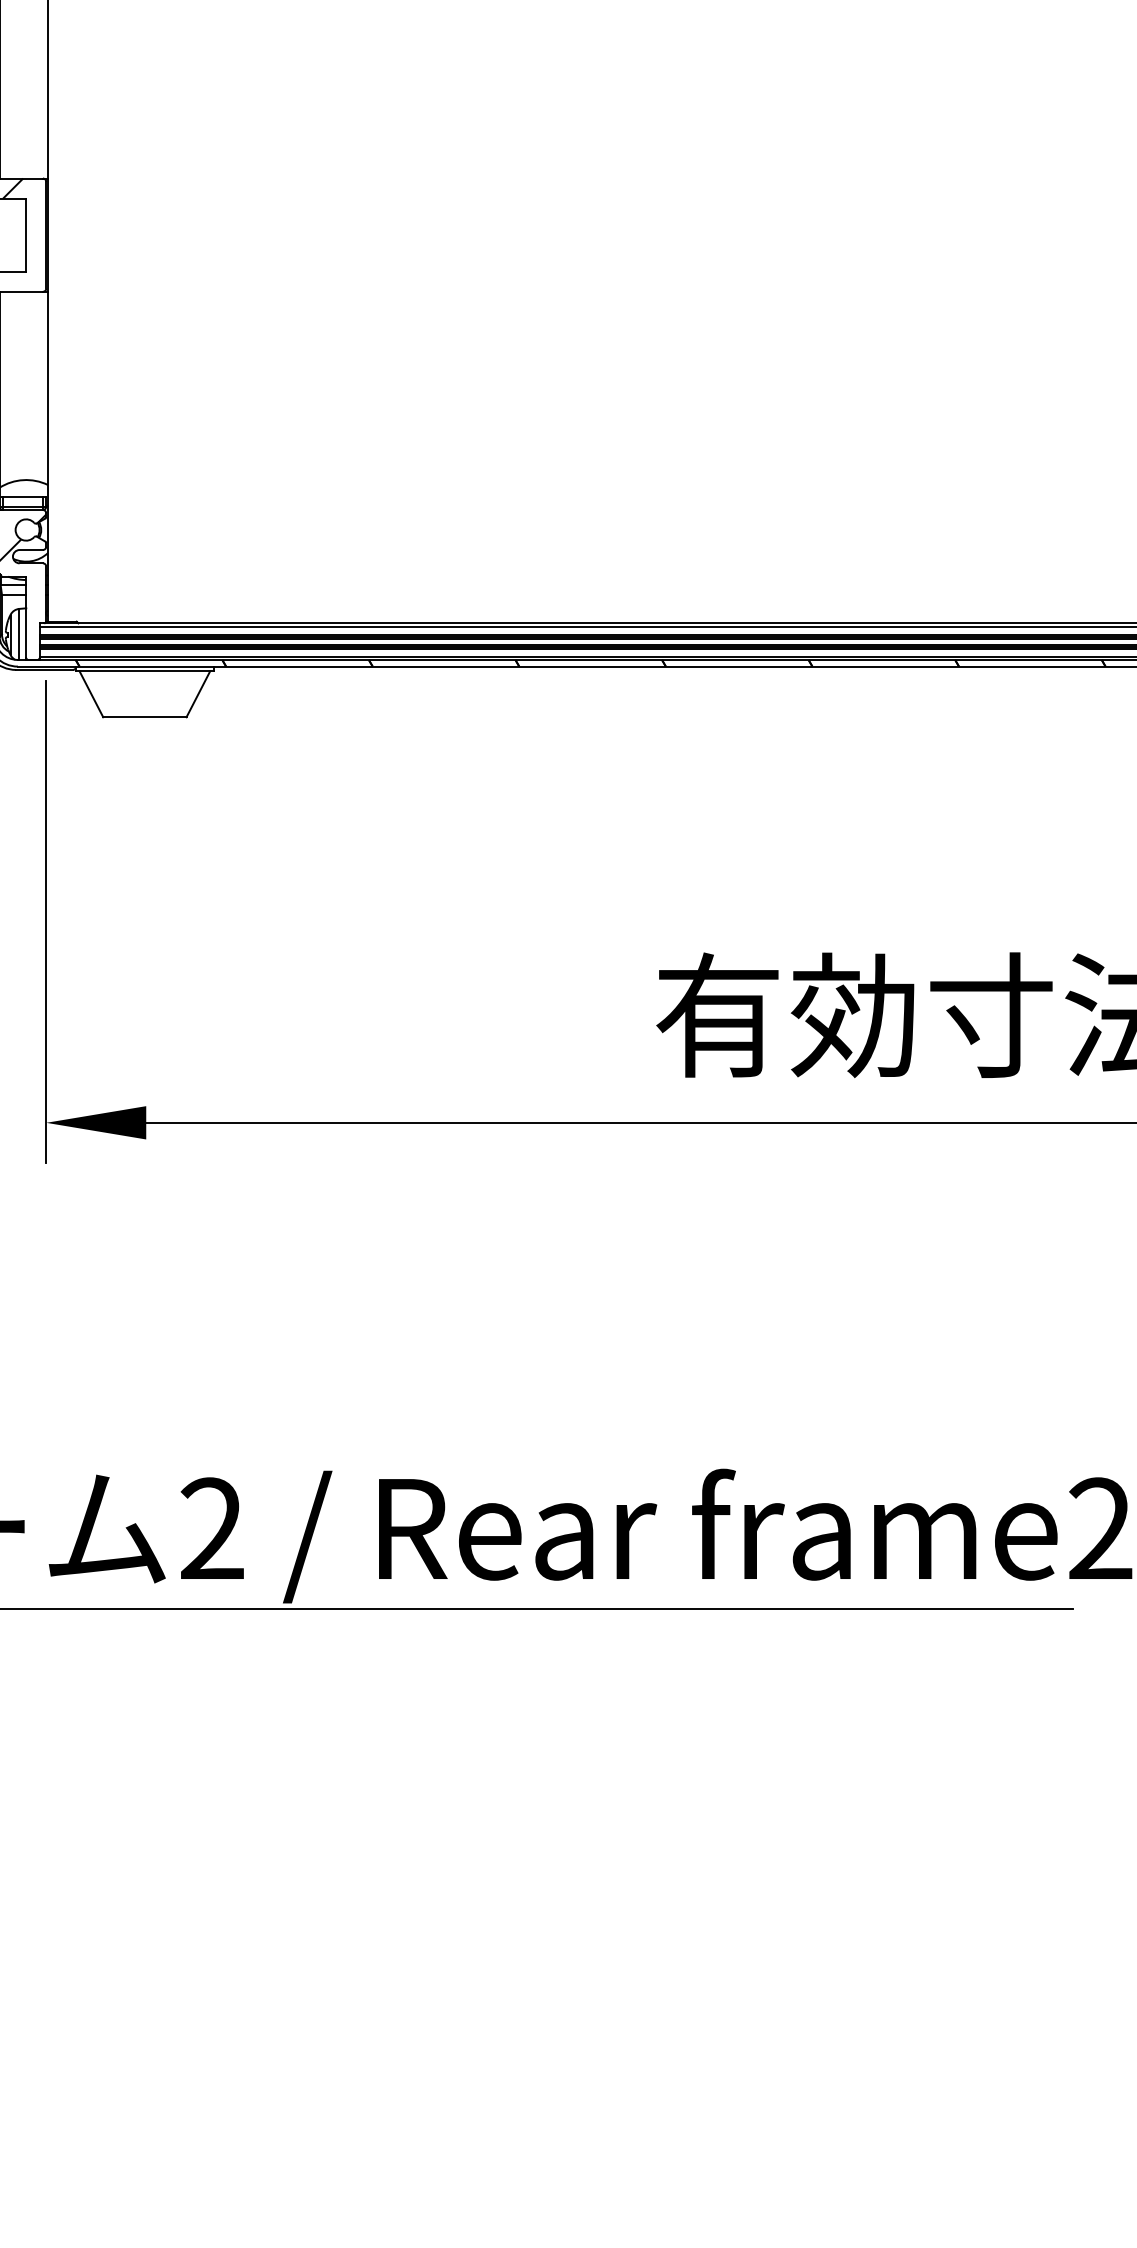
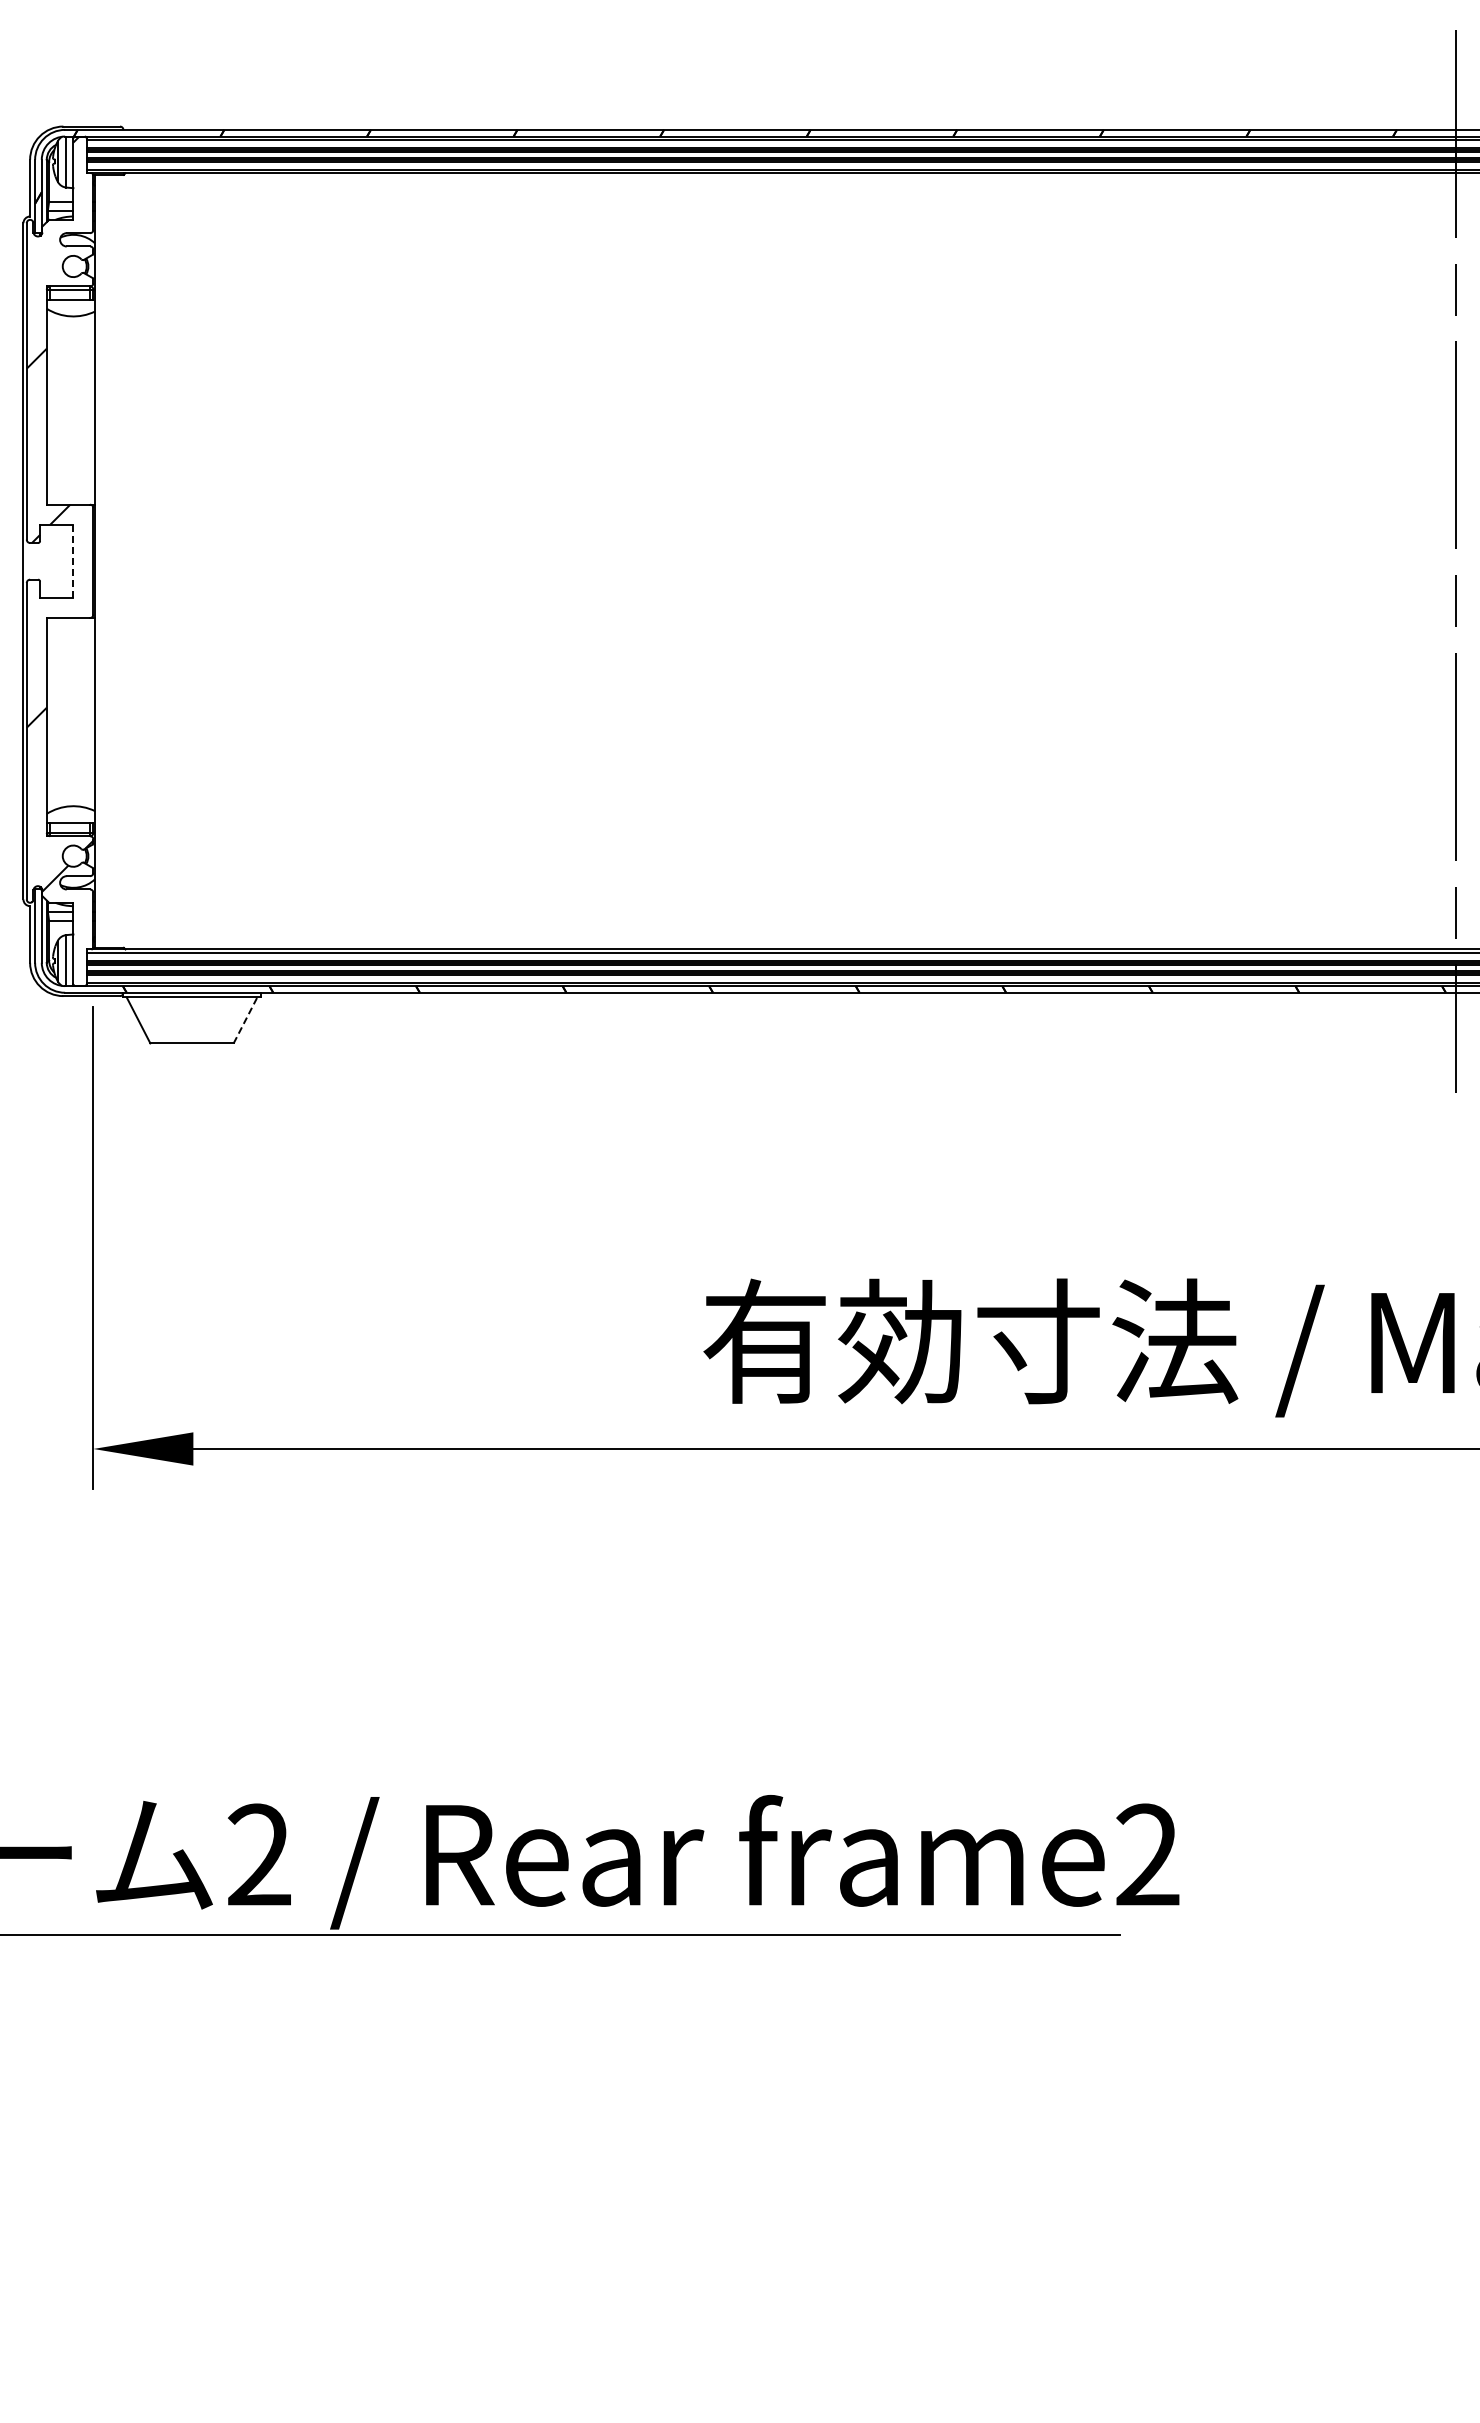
line: (26, 235) -> (73, 561), solid -> dashed
line: (198, 694) -> (245, 1020), solid -> dashed

